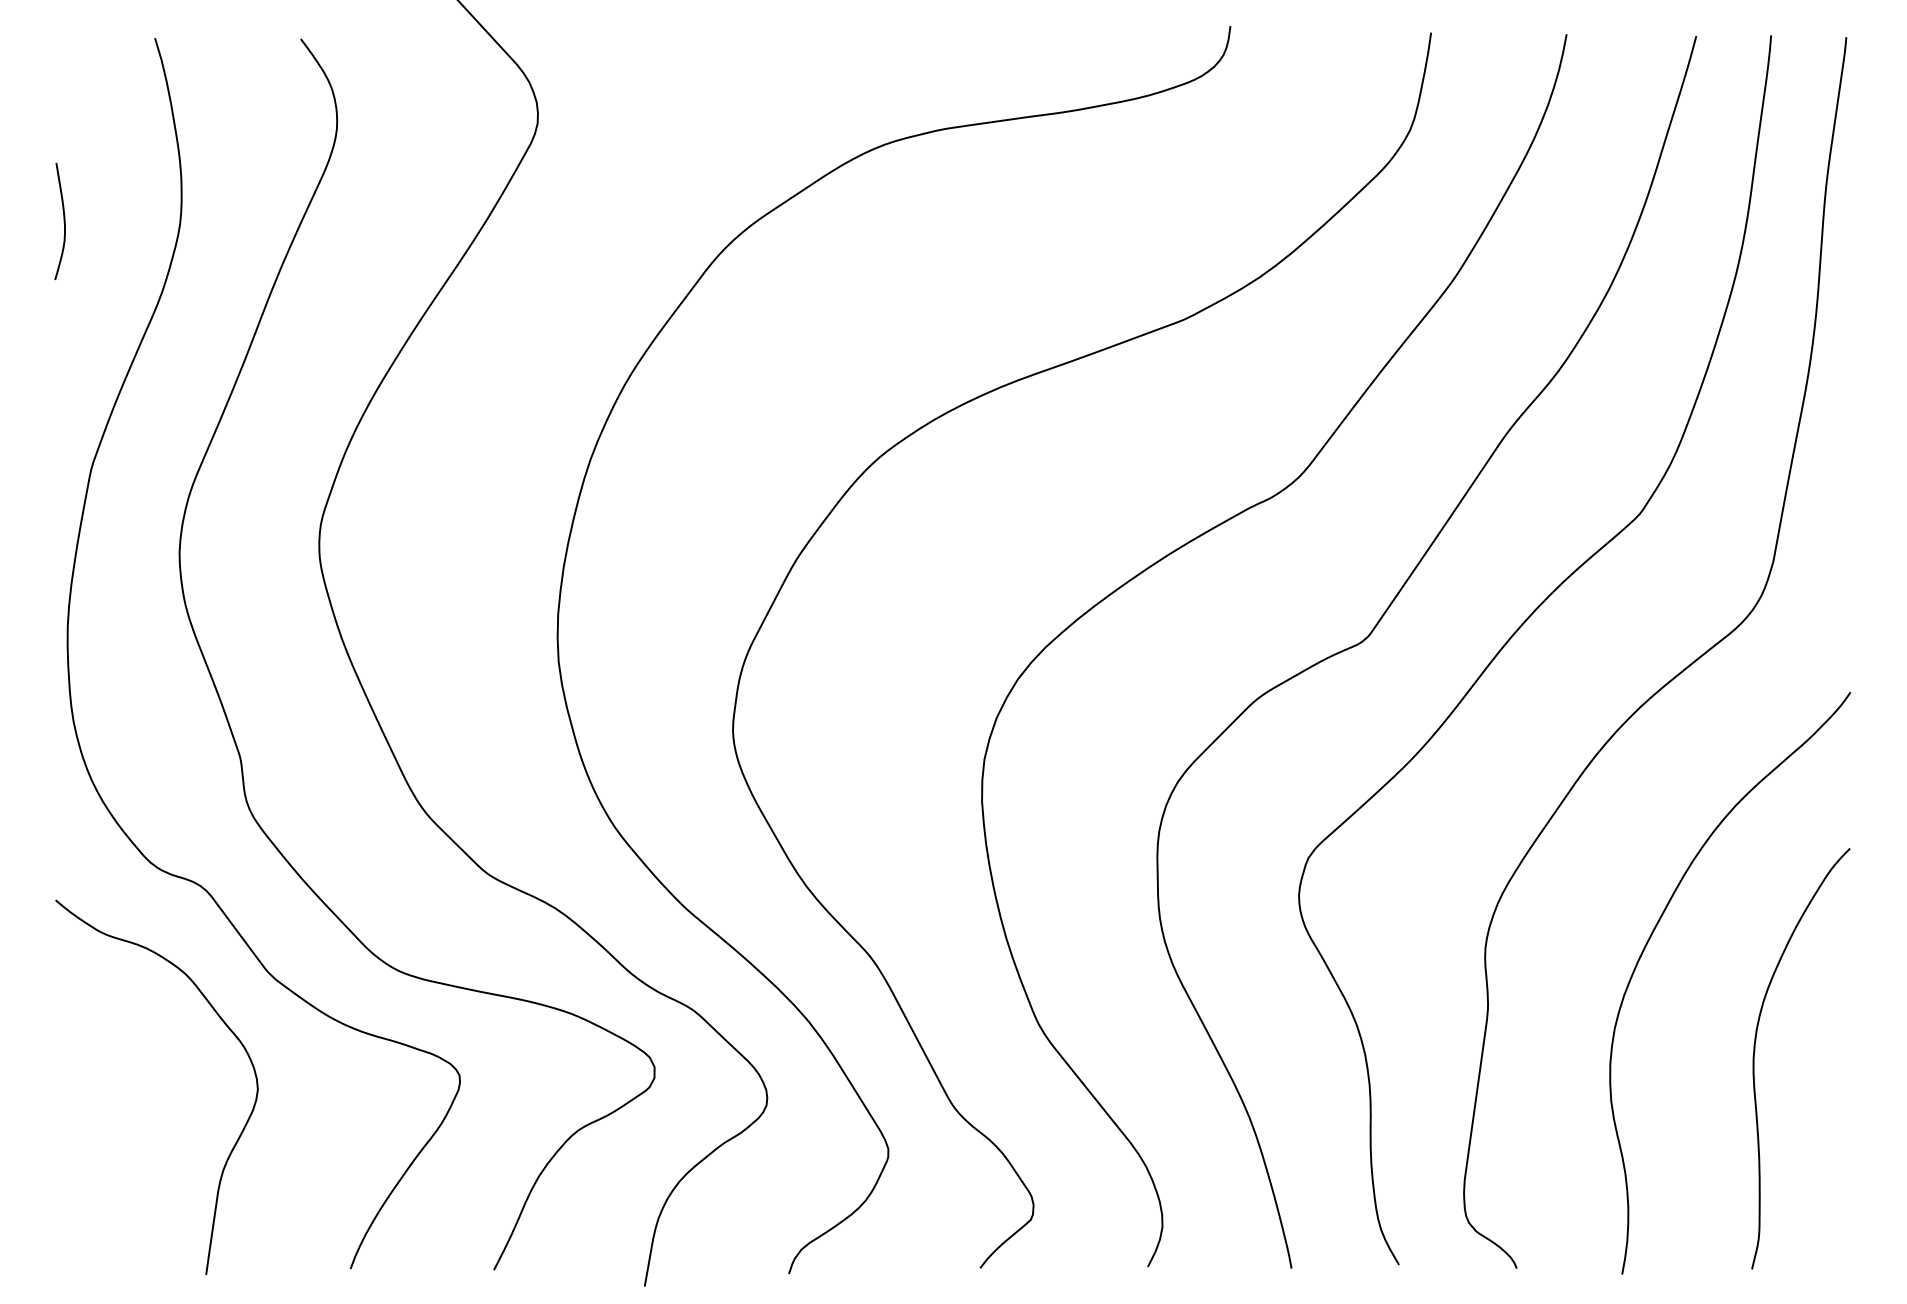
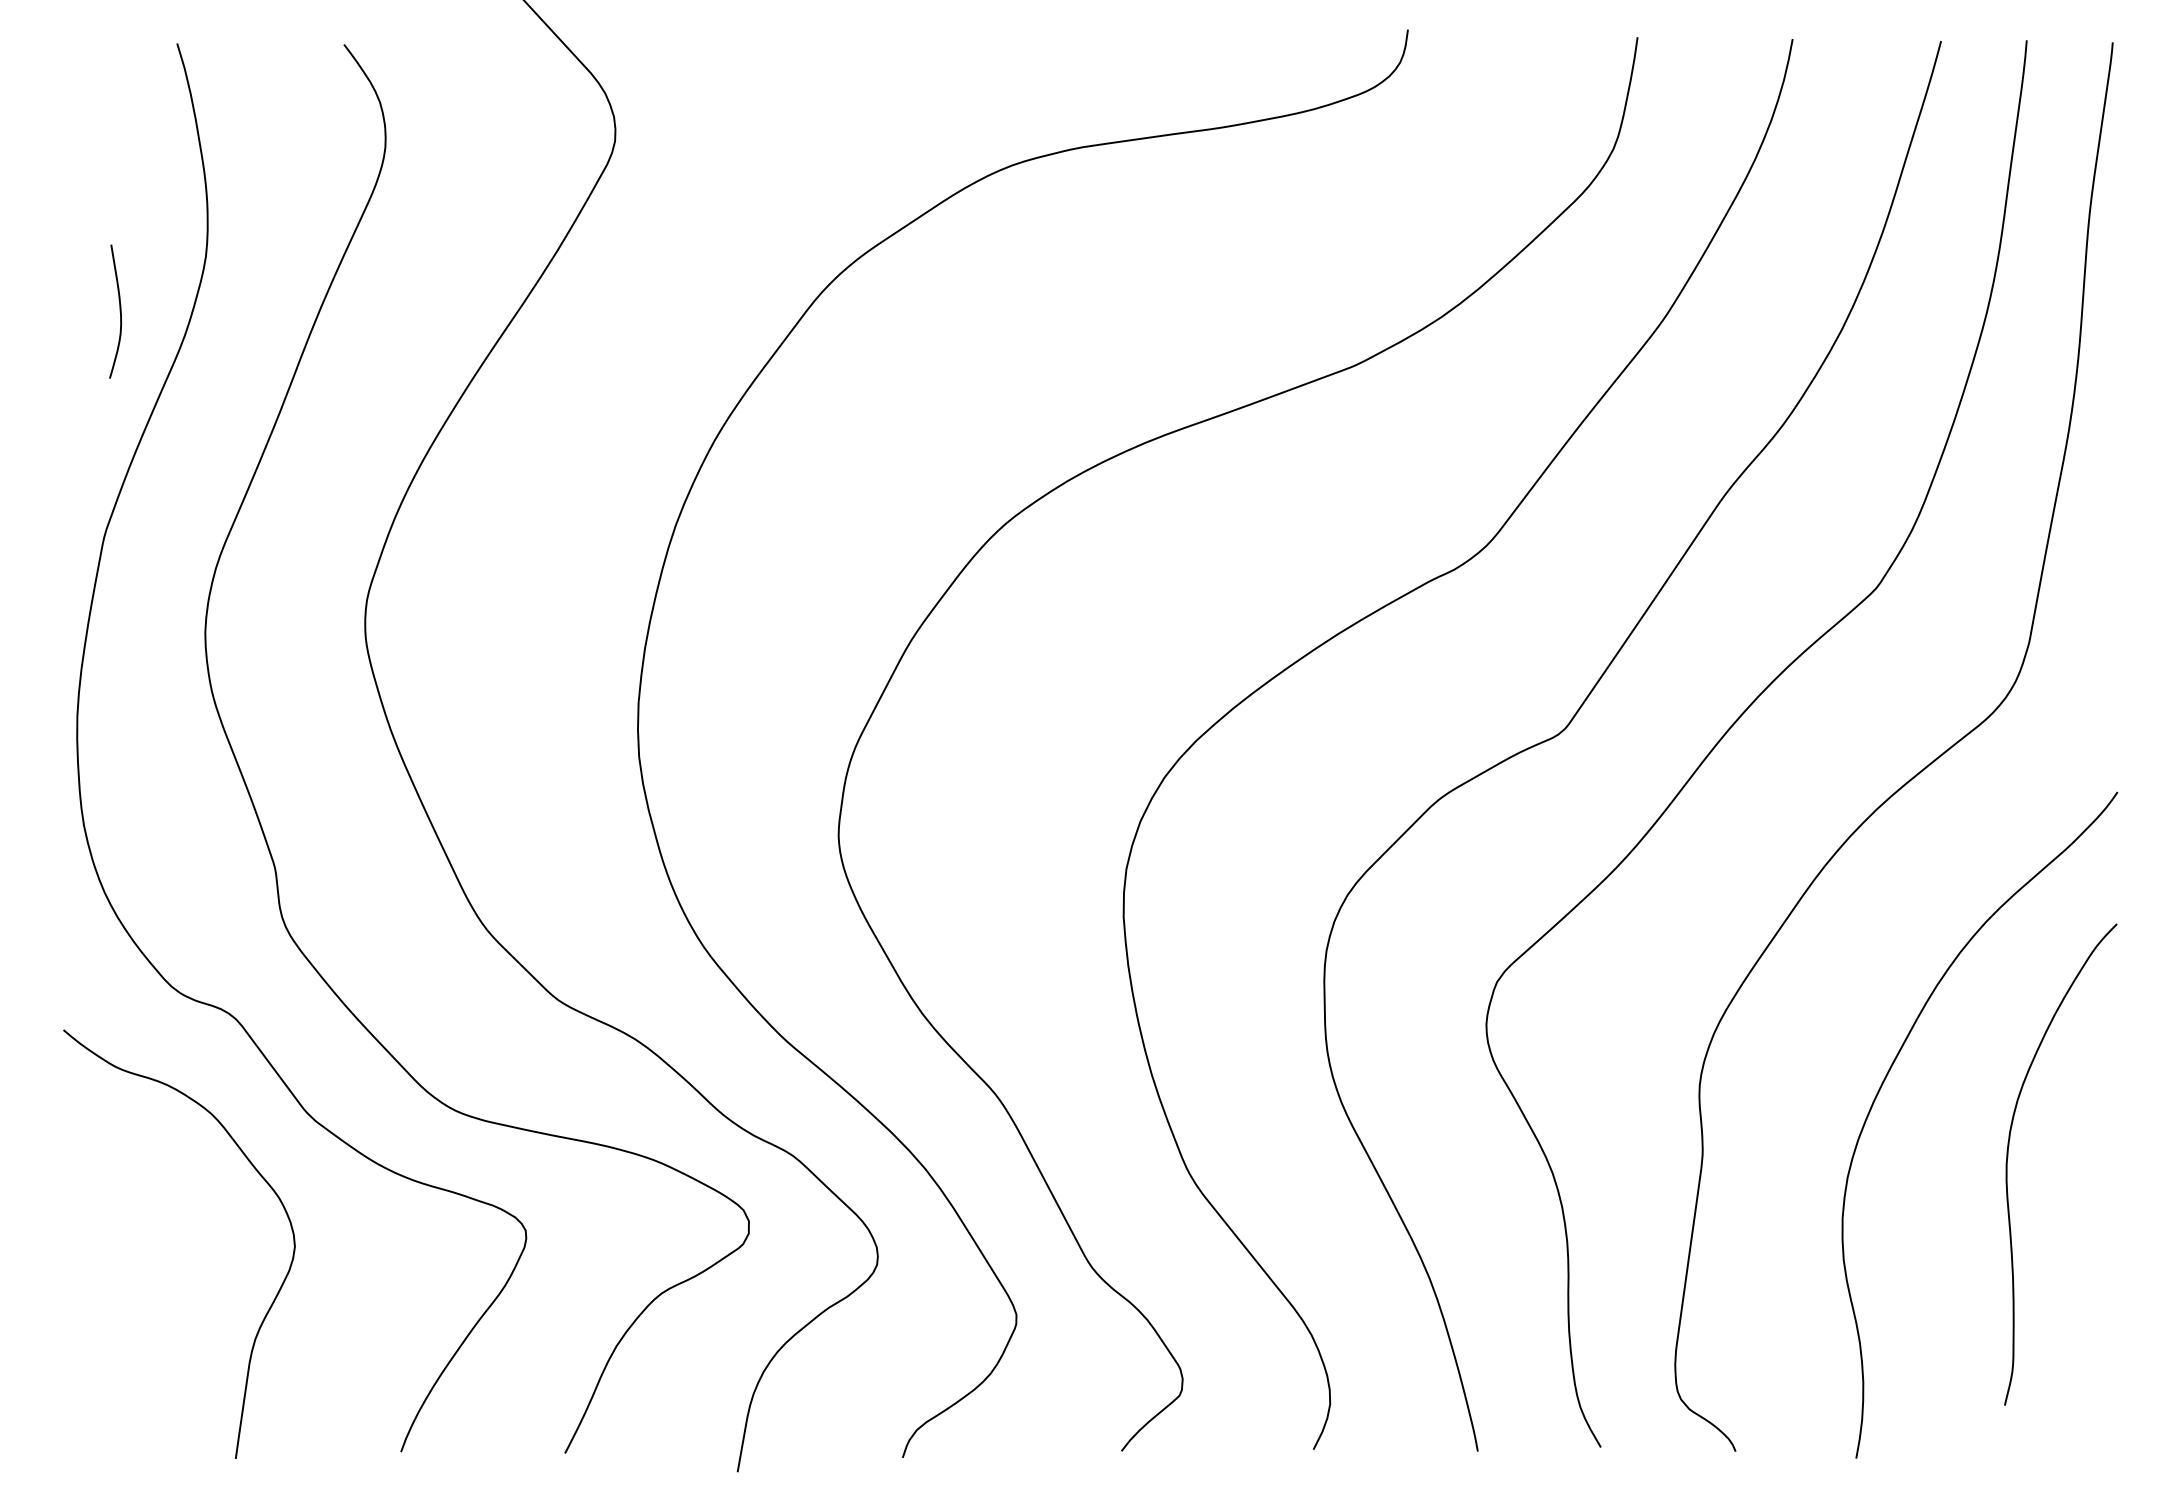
curve: (63, 221) -> (119, 311), moved
curve: (1755, 1051) -> (2008, 1156), moved

